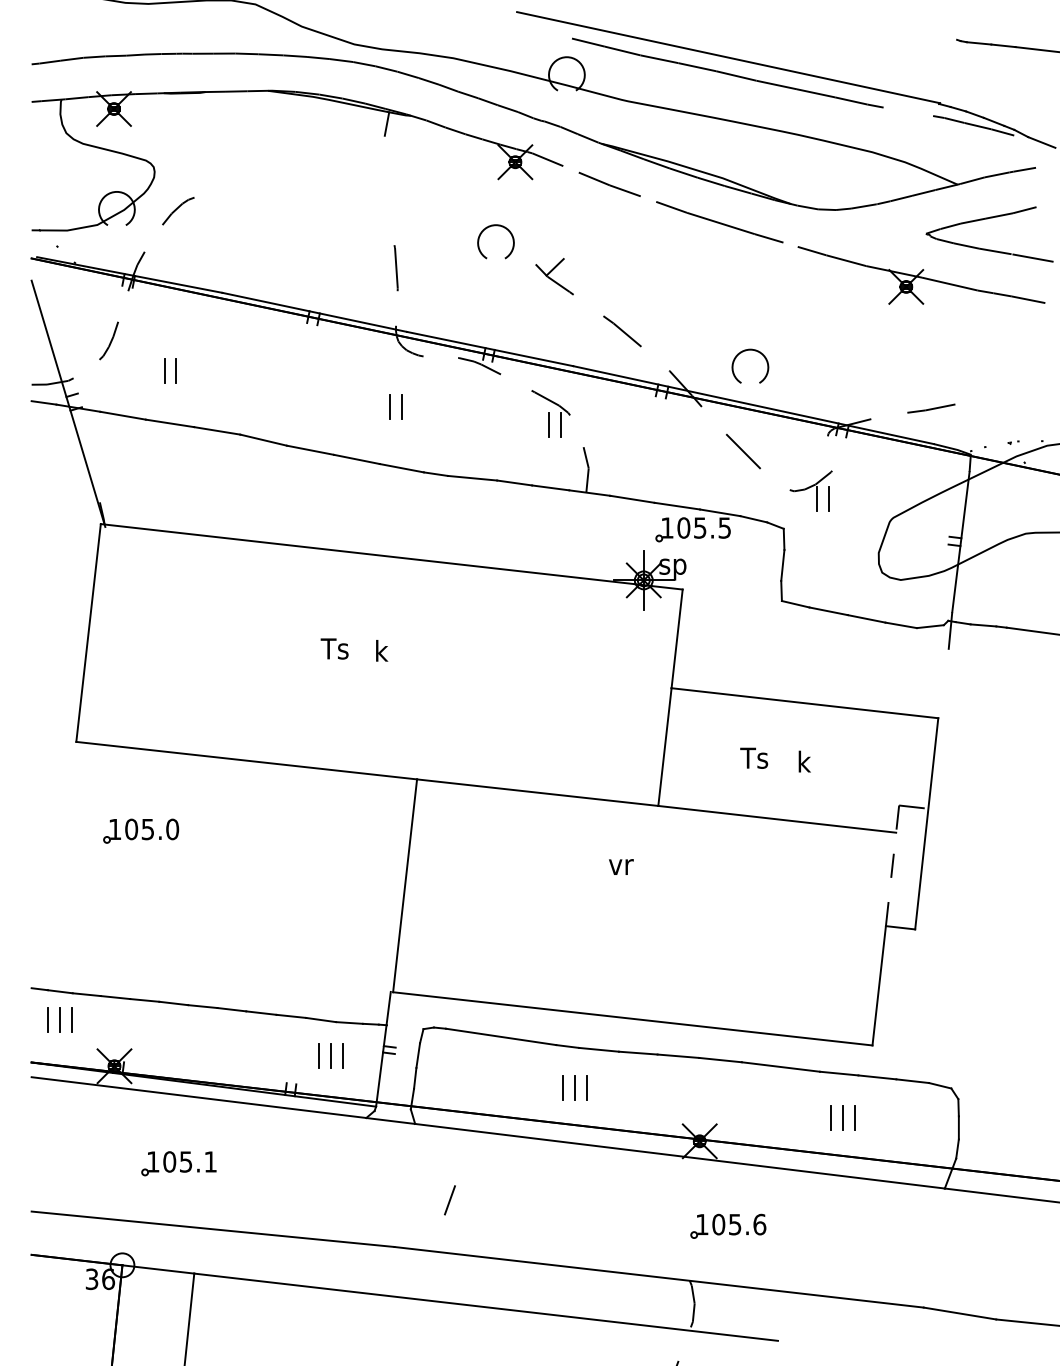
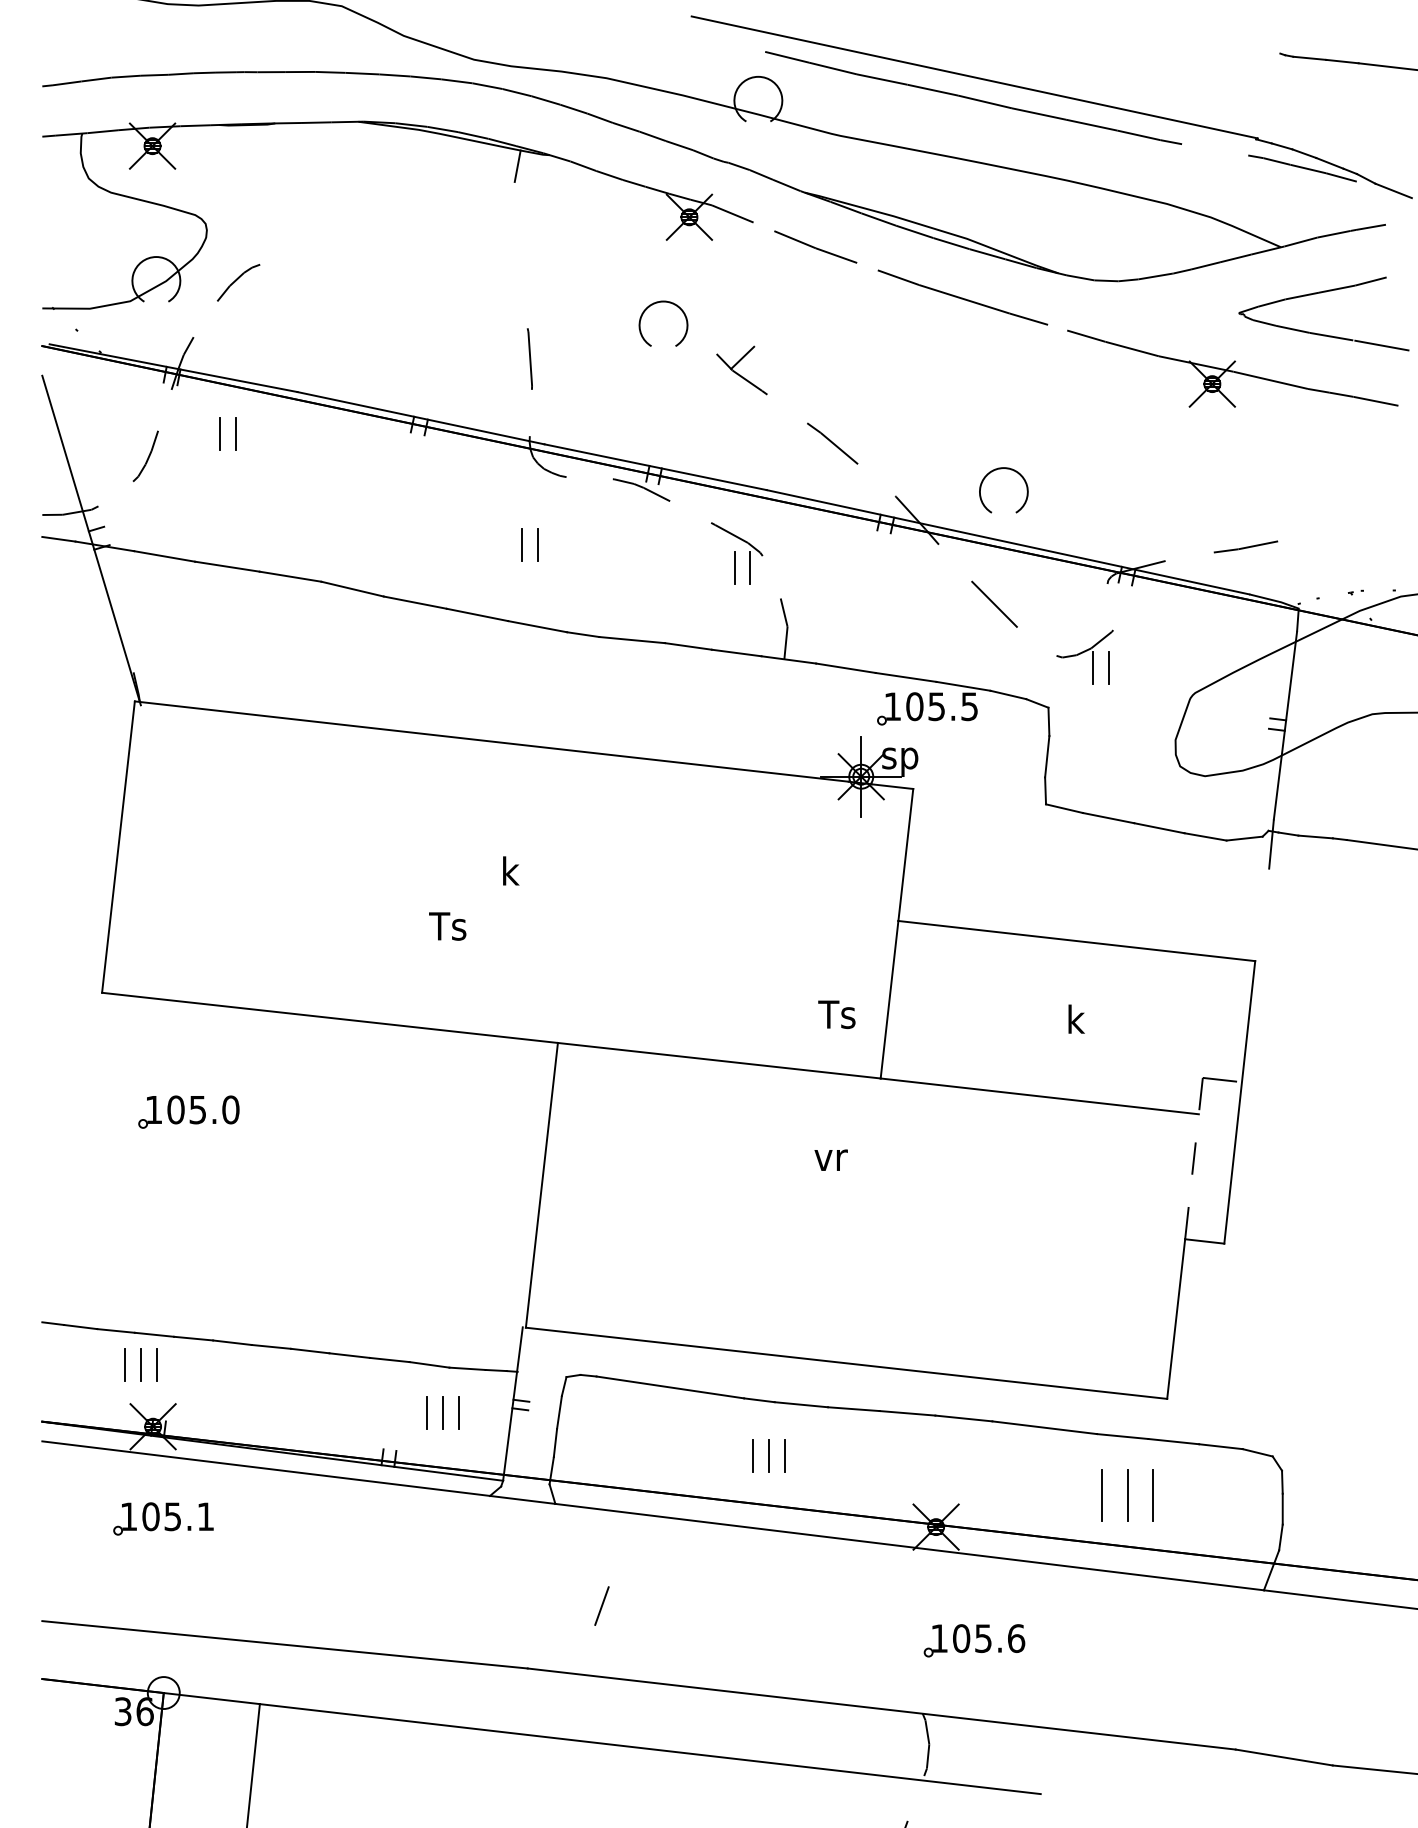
part: (164, 370) -> (220, 433), moved
text: (334, 648) -> (447, 926), moved
text: (753, 758) -> (836, 1014), moved
part: (59, 1019) -> (140, 1364), moved
part: (842, 1116) -> (1126, 1494), size x1.6
part: (179, 1163) -> (163, 1518), moved

